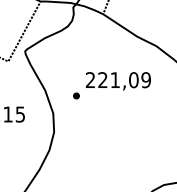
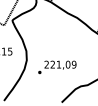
text: (112, 85) -> (57, 67), moved

